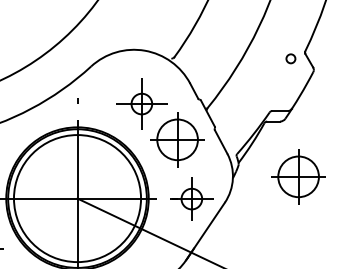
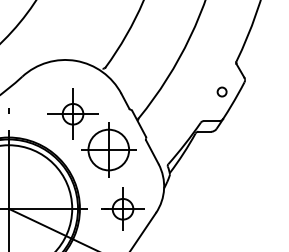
circle: (290, 58) -> (221, 91), moved
part: (298, 176) -> (229, 186), removed

